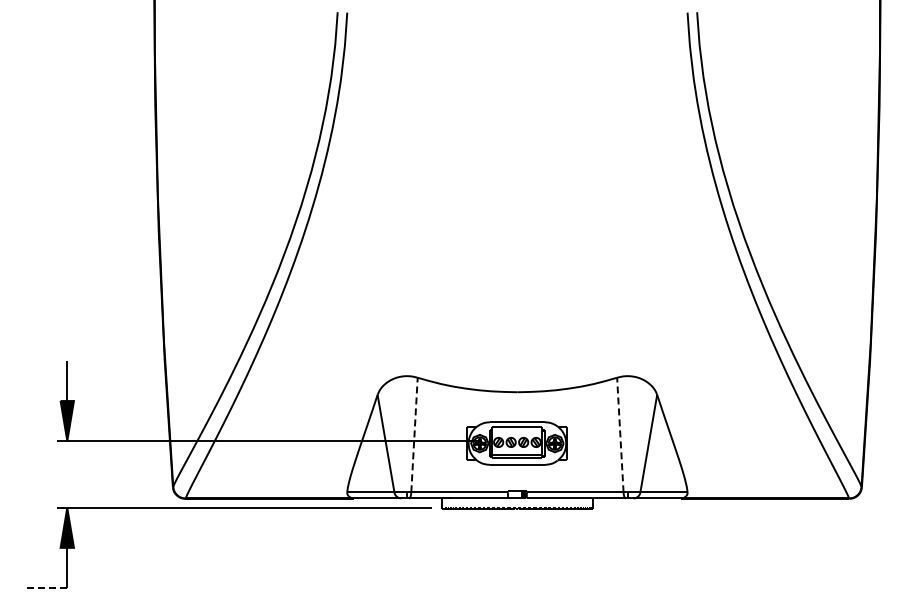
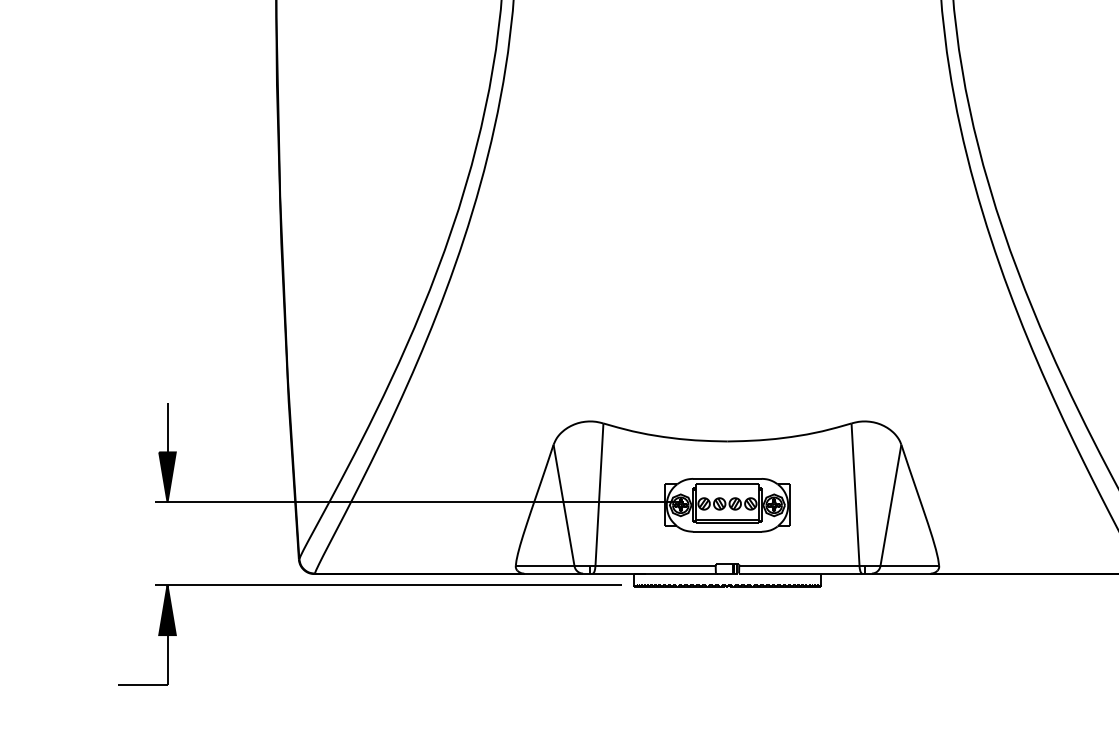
line: (414, 434) -> (599, 494), dashed -> solid
line: (620, 434) -> (855, 494), dashed -> solid
line: (46, 587) -> (141, 684), dashed -> solid

